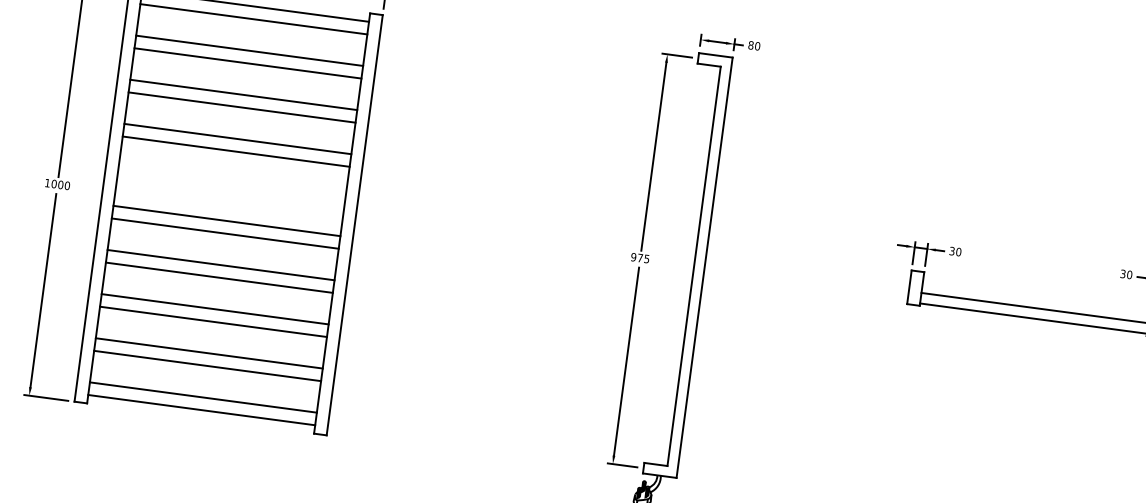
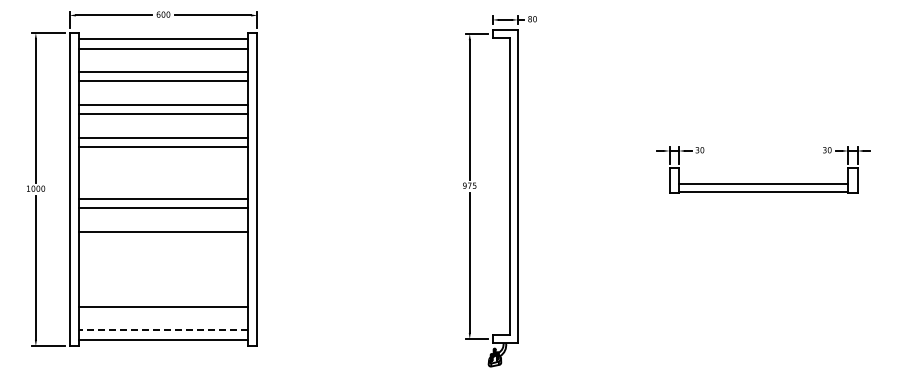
line: (219, 278) -> (163, 241), removed
line: (215, 308) -> (163, 264), removed
line: (213, 322) -> (163, 274), removed
line: (209, 353) -> (163, 297), removed
line: (203, 397) -> (163, 330), solid -> dashed

